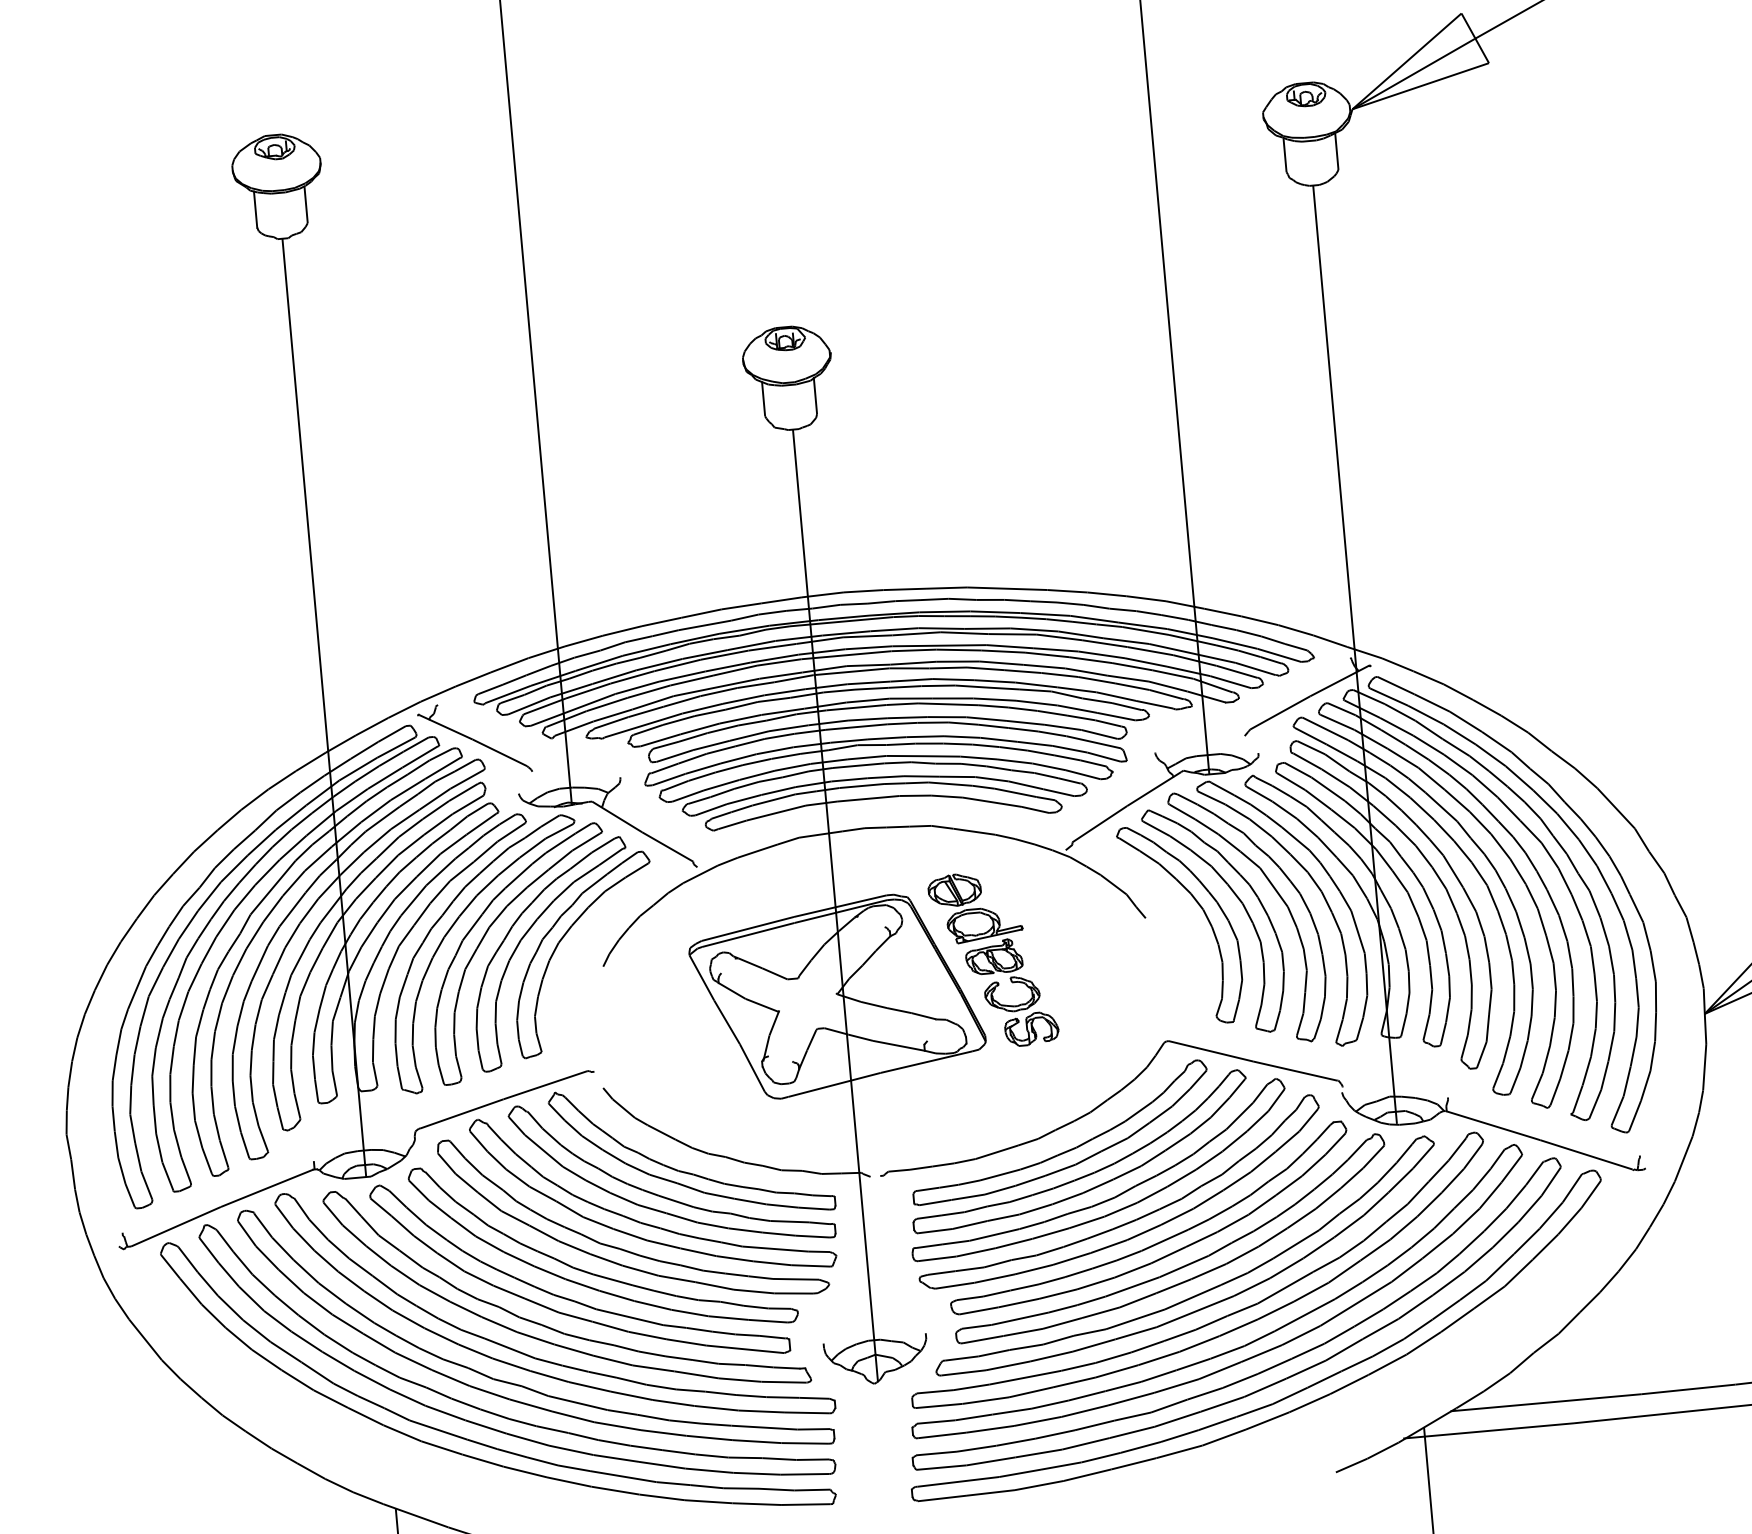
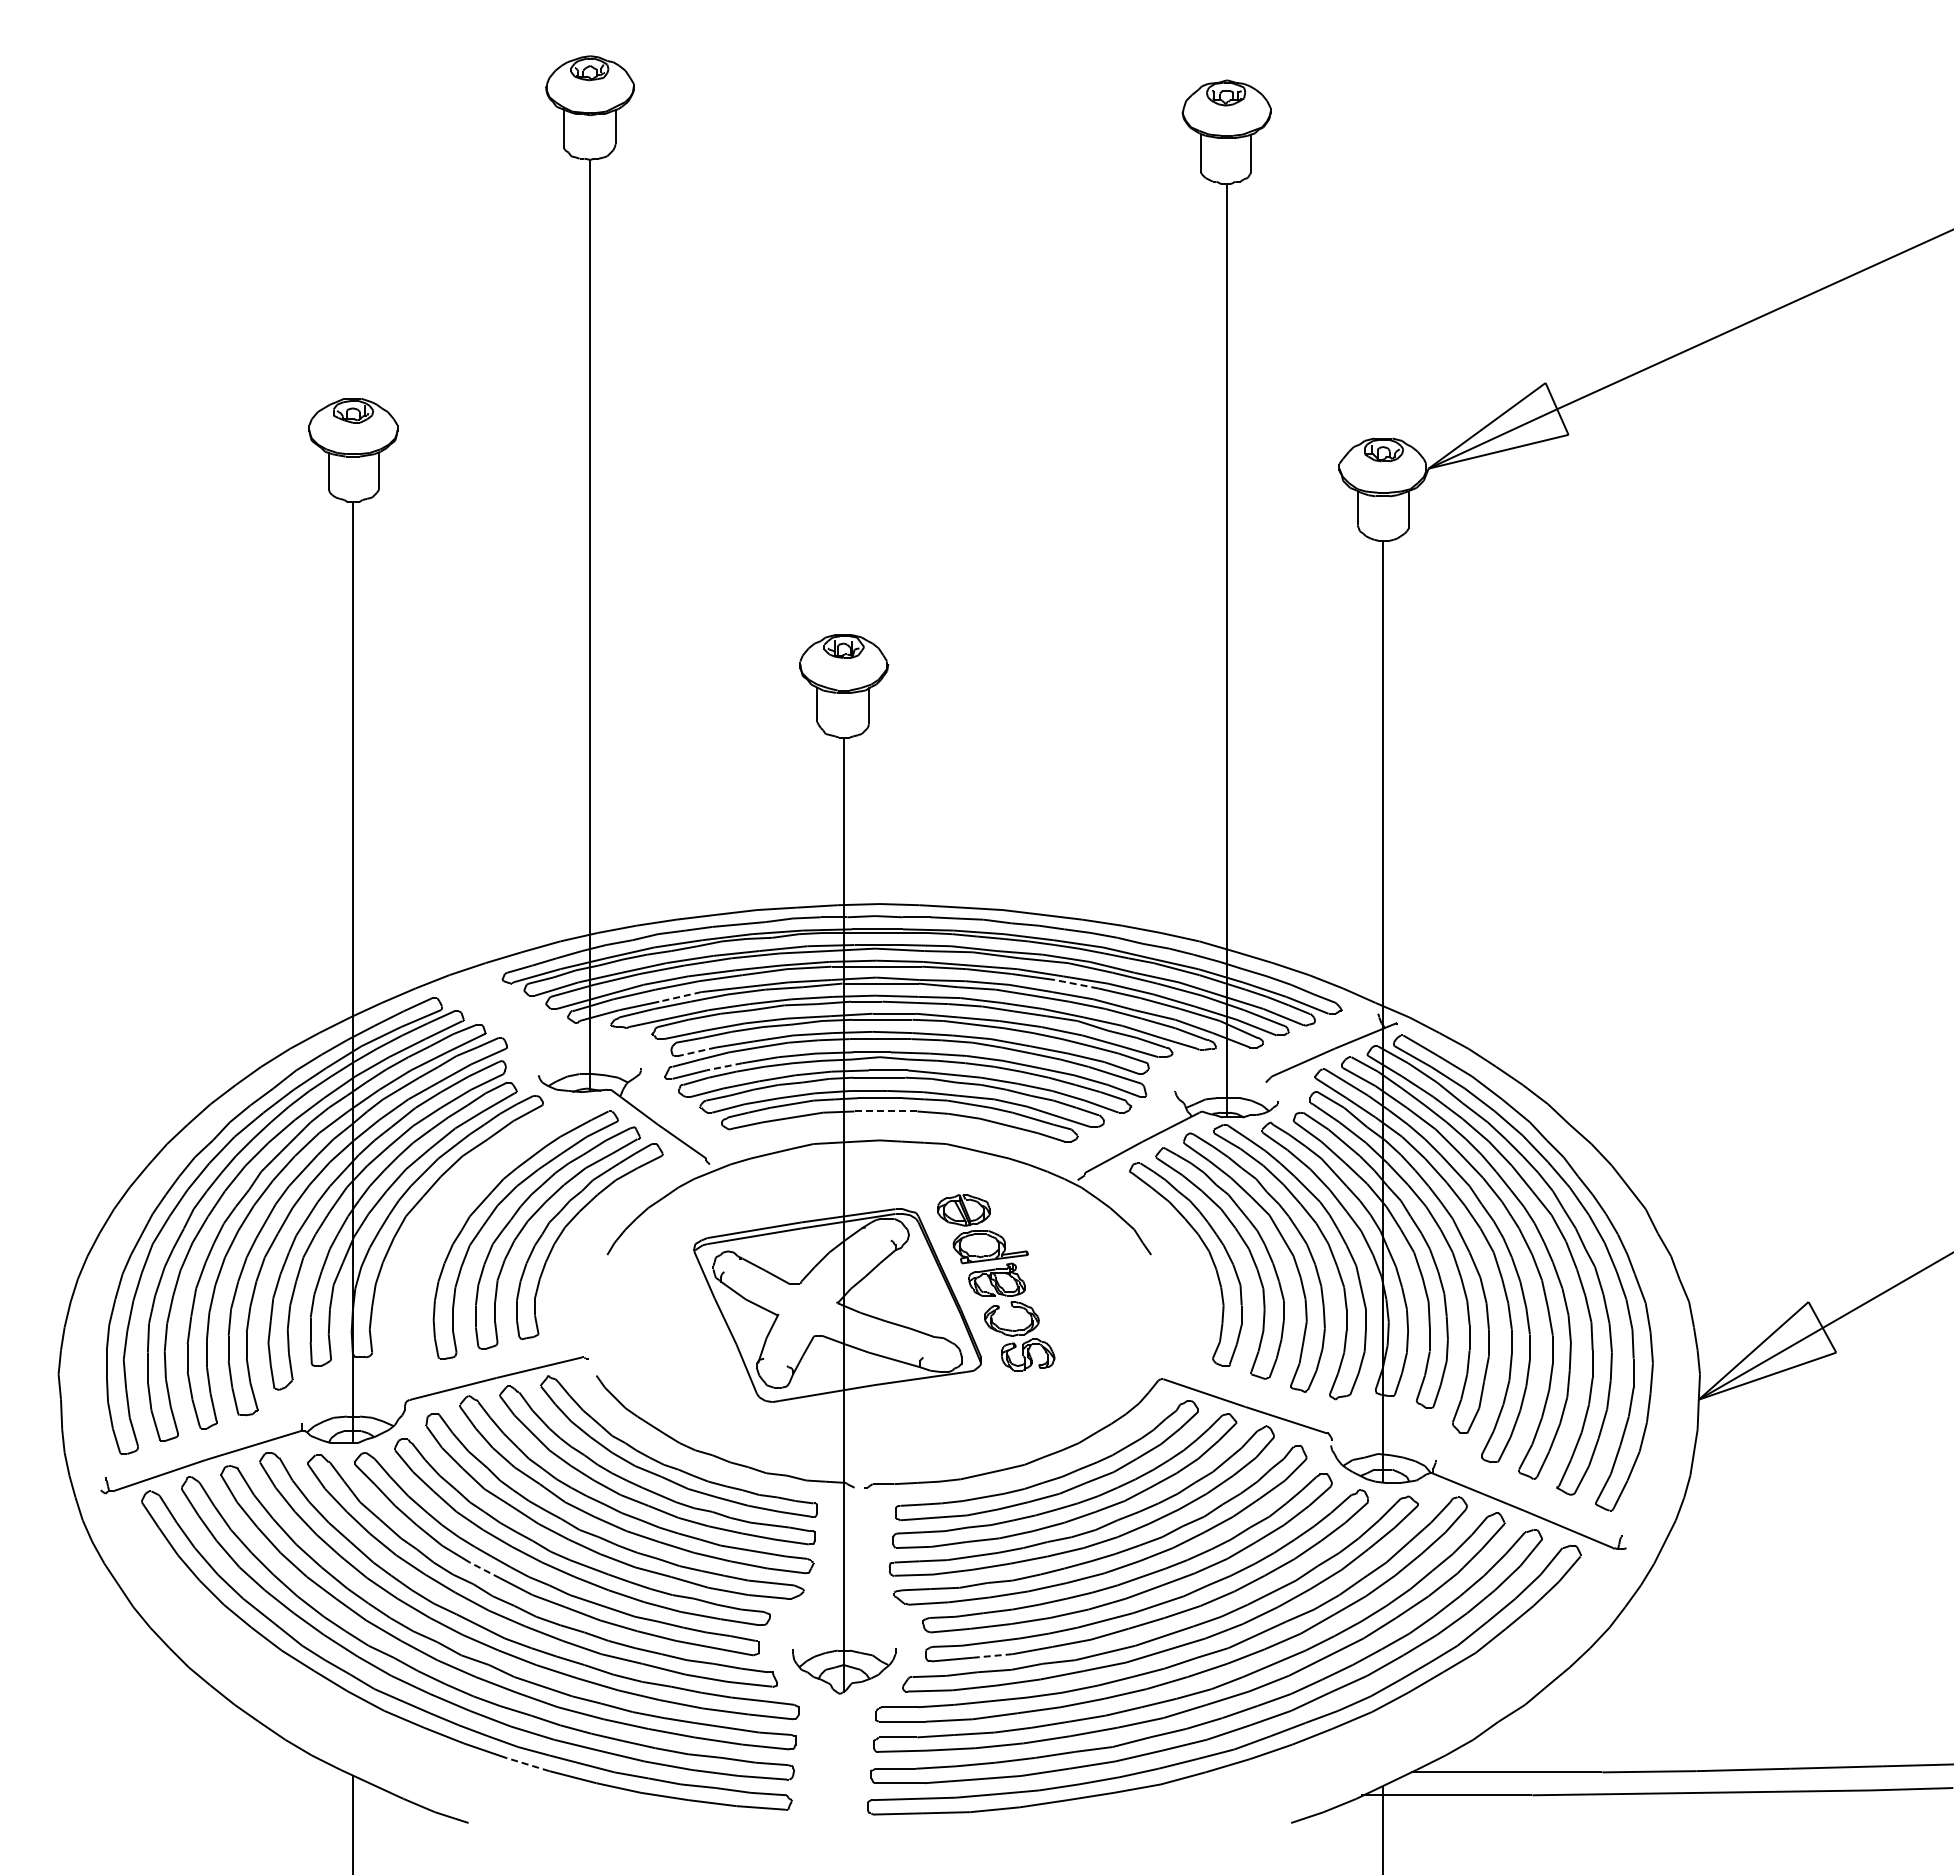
line: (1047, 655) -> (1076, 984), solid -> dashed
line: (653, 702) -> (680, 996), solid -> dashed
part: (474, 738) -> (499, 1016), removed
line: (674, 755) -> (696, 1051), solid -> dashed
line: (702, 768) -> (723, 1066), solid -> dashed
line: (867, 798) -> (885, 1111), solid -> dashed
part: (452, 928) -> (460, 1203), removed
line: (508, 1292) -> (484, 1570), solid -> dashed
line: (1023, 1331) -> (992, 1655), solid -> dashed
line: (568, 1482) -> (527, 1764), solid -> dashed

